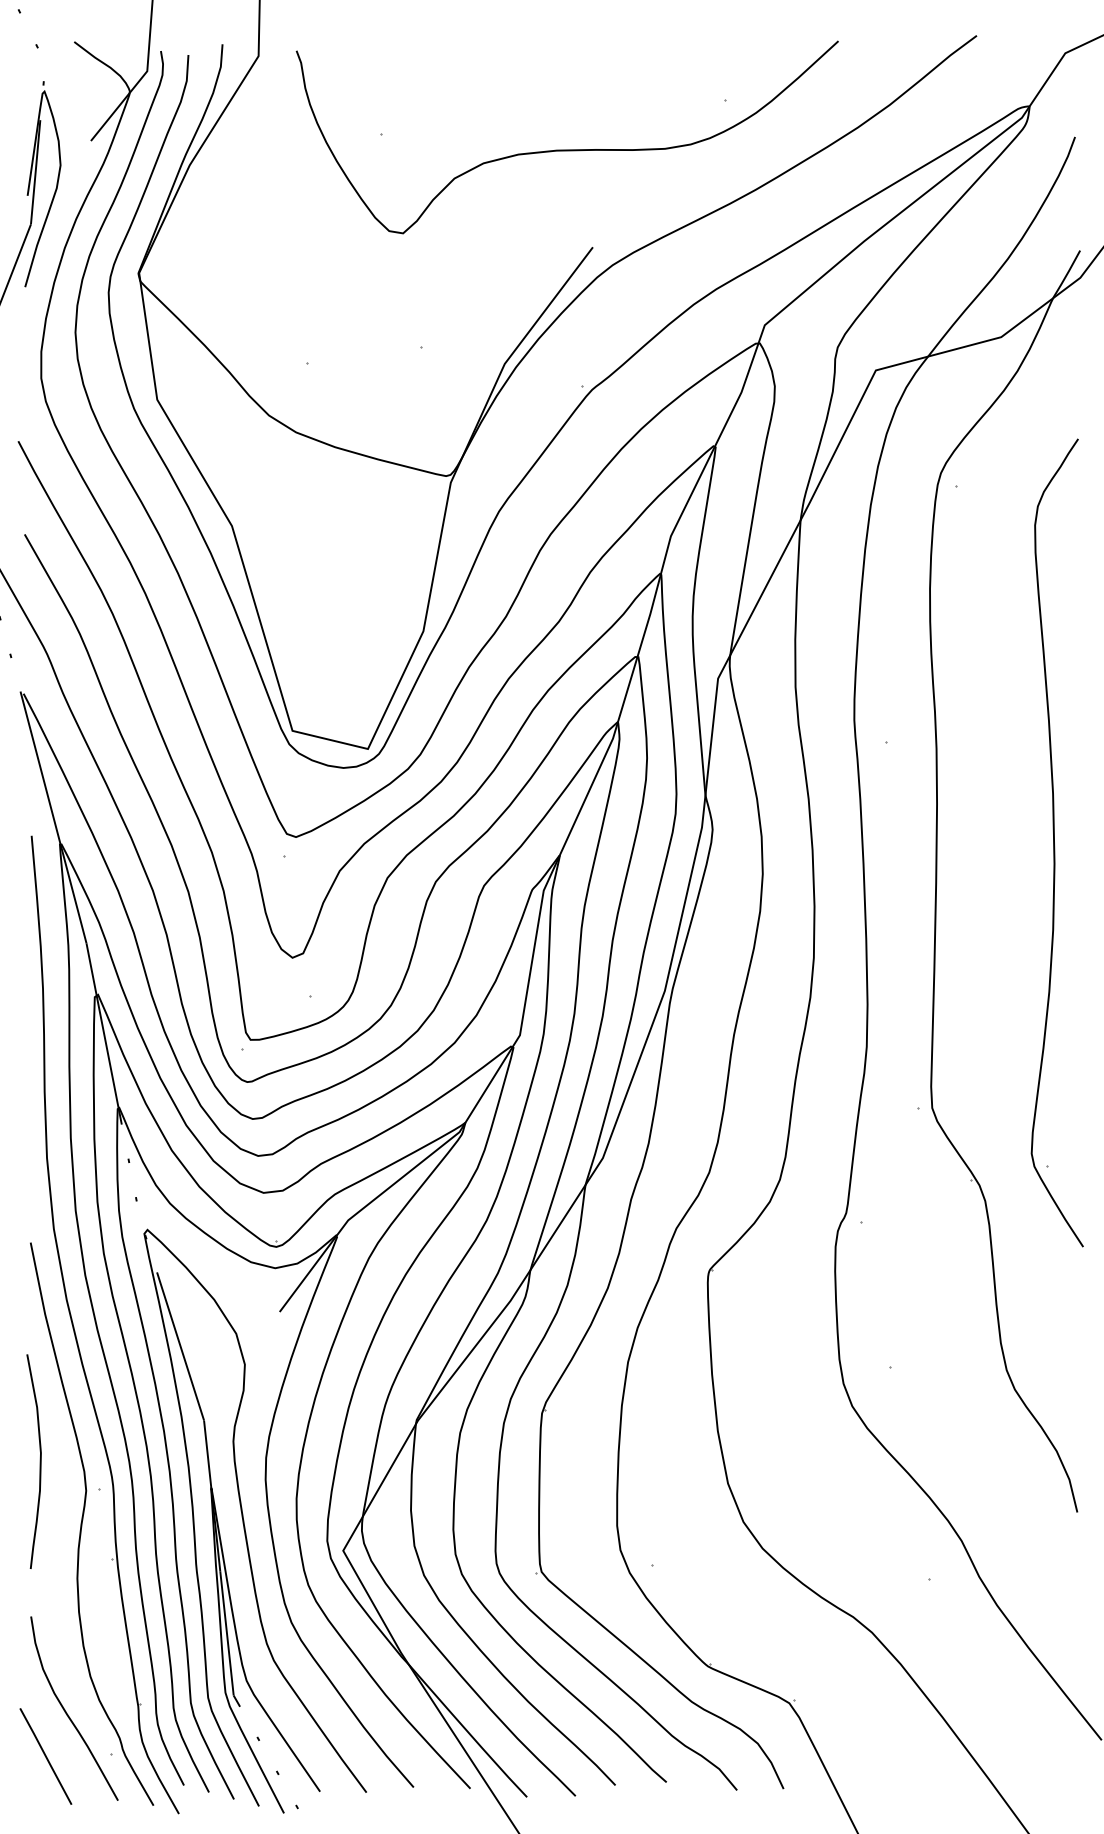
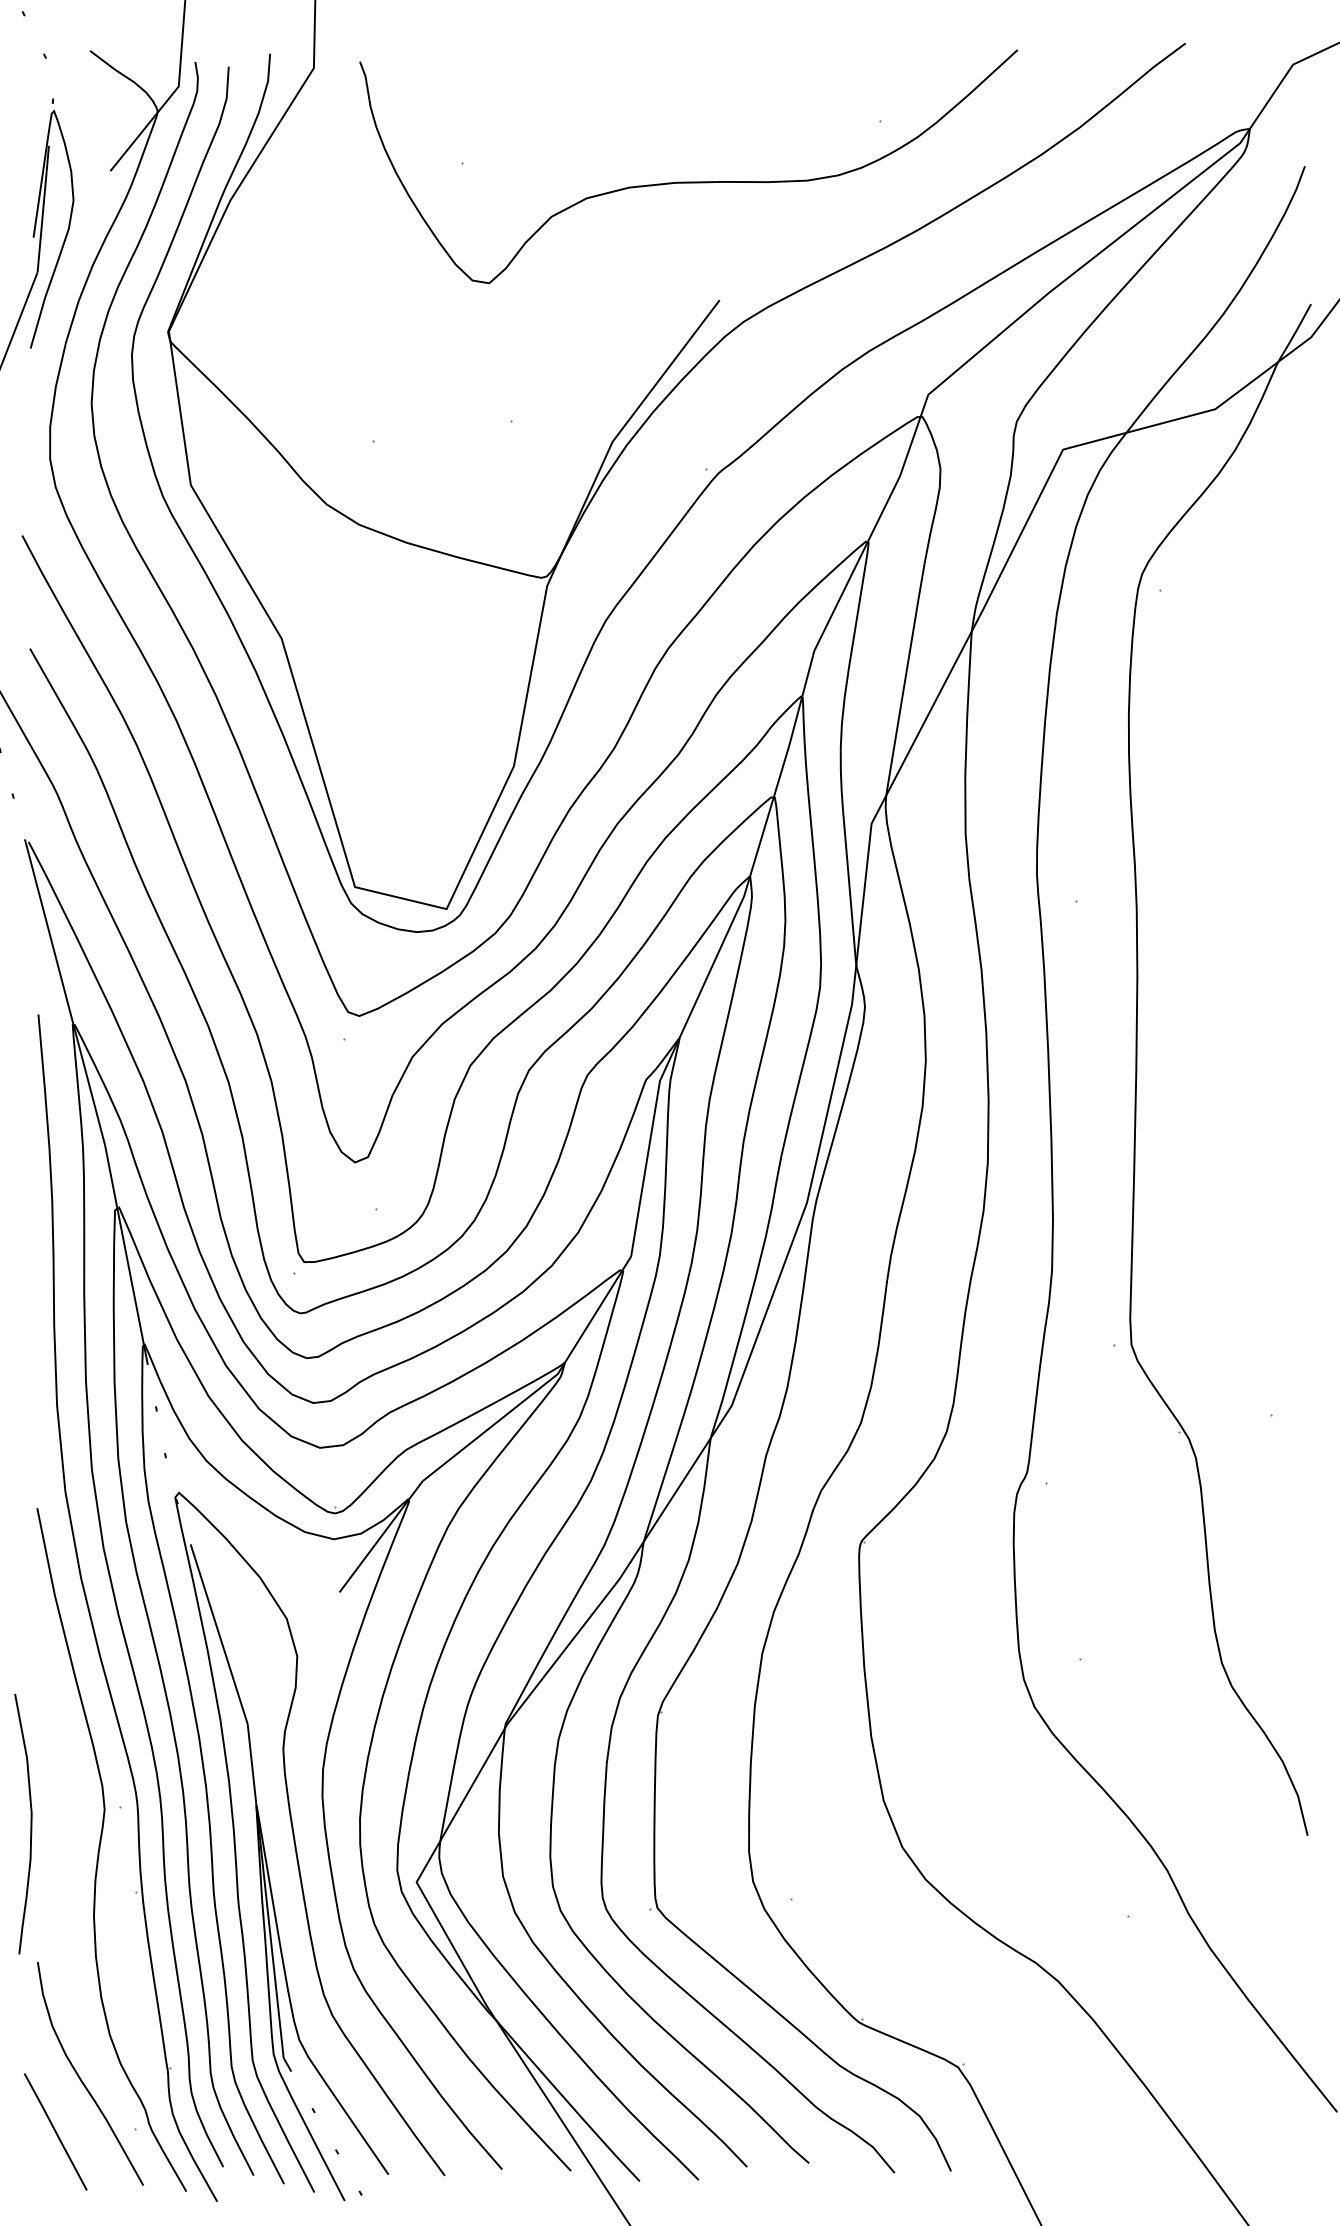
curve: (1054, 842) -> (1280, 1022), removed
curve: (39, 1461) -> (30, 1823), moved

